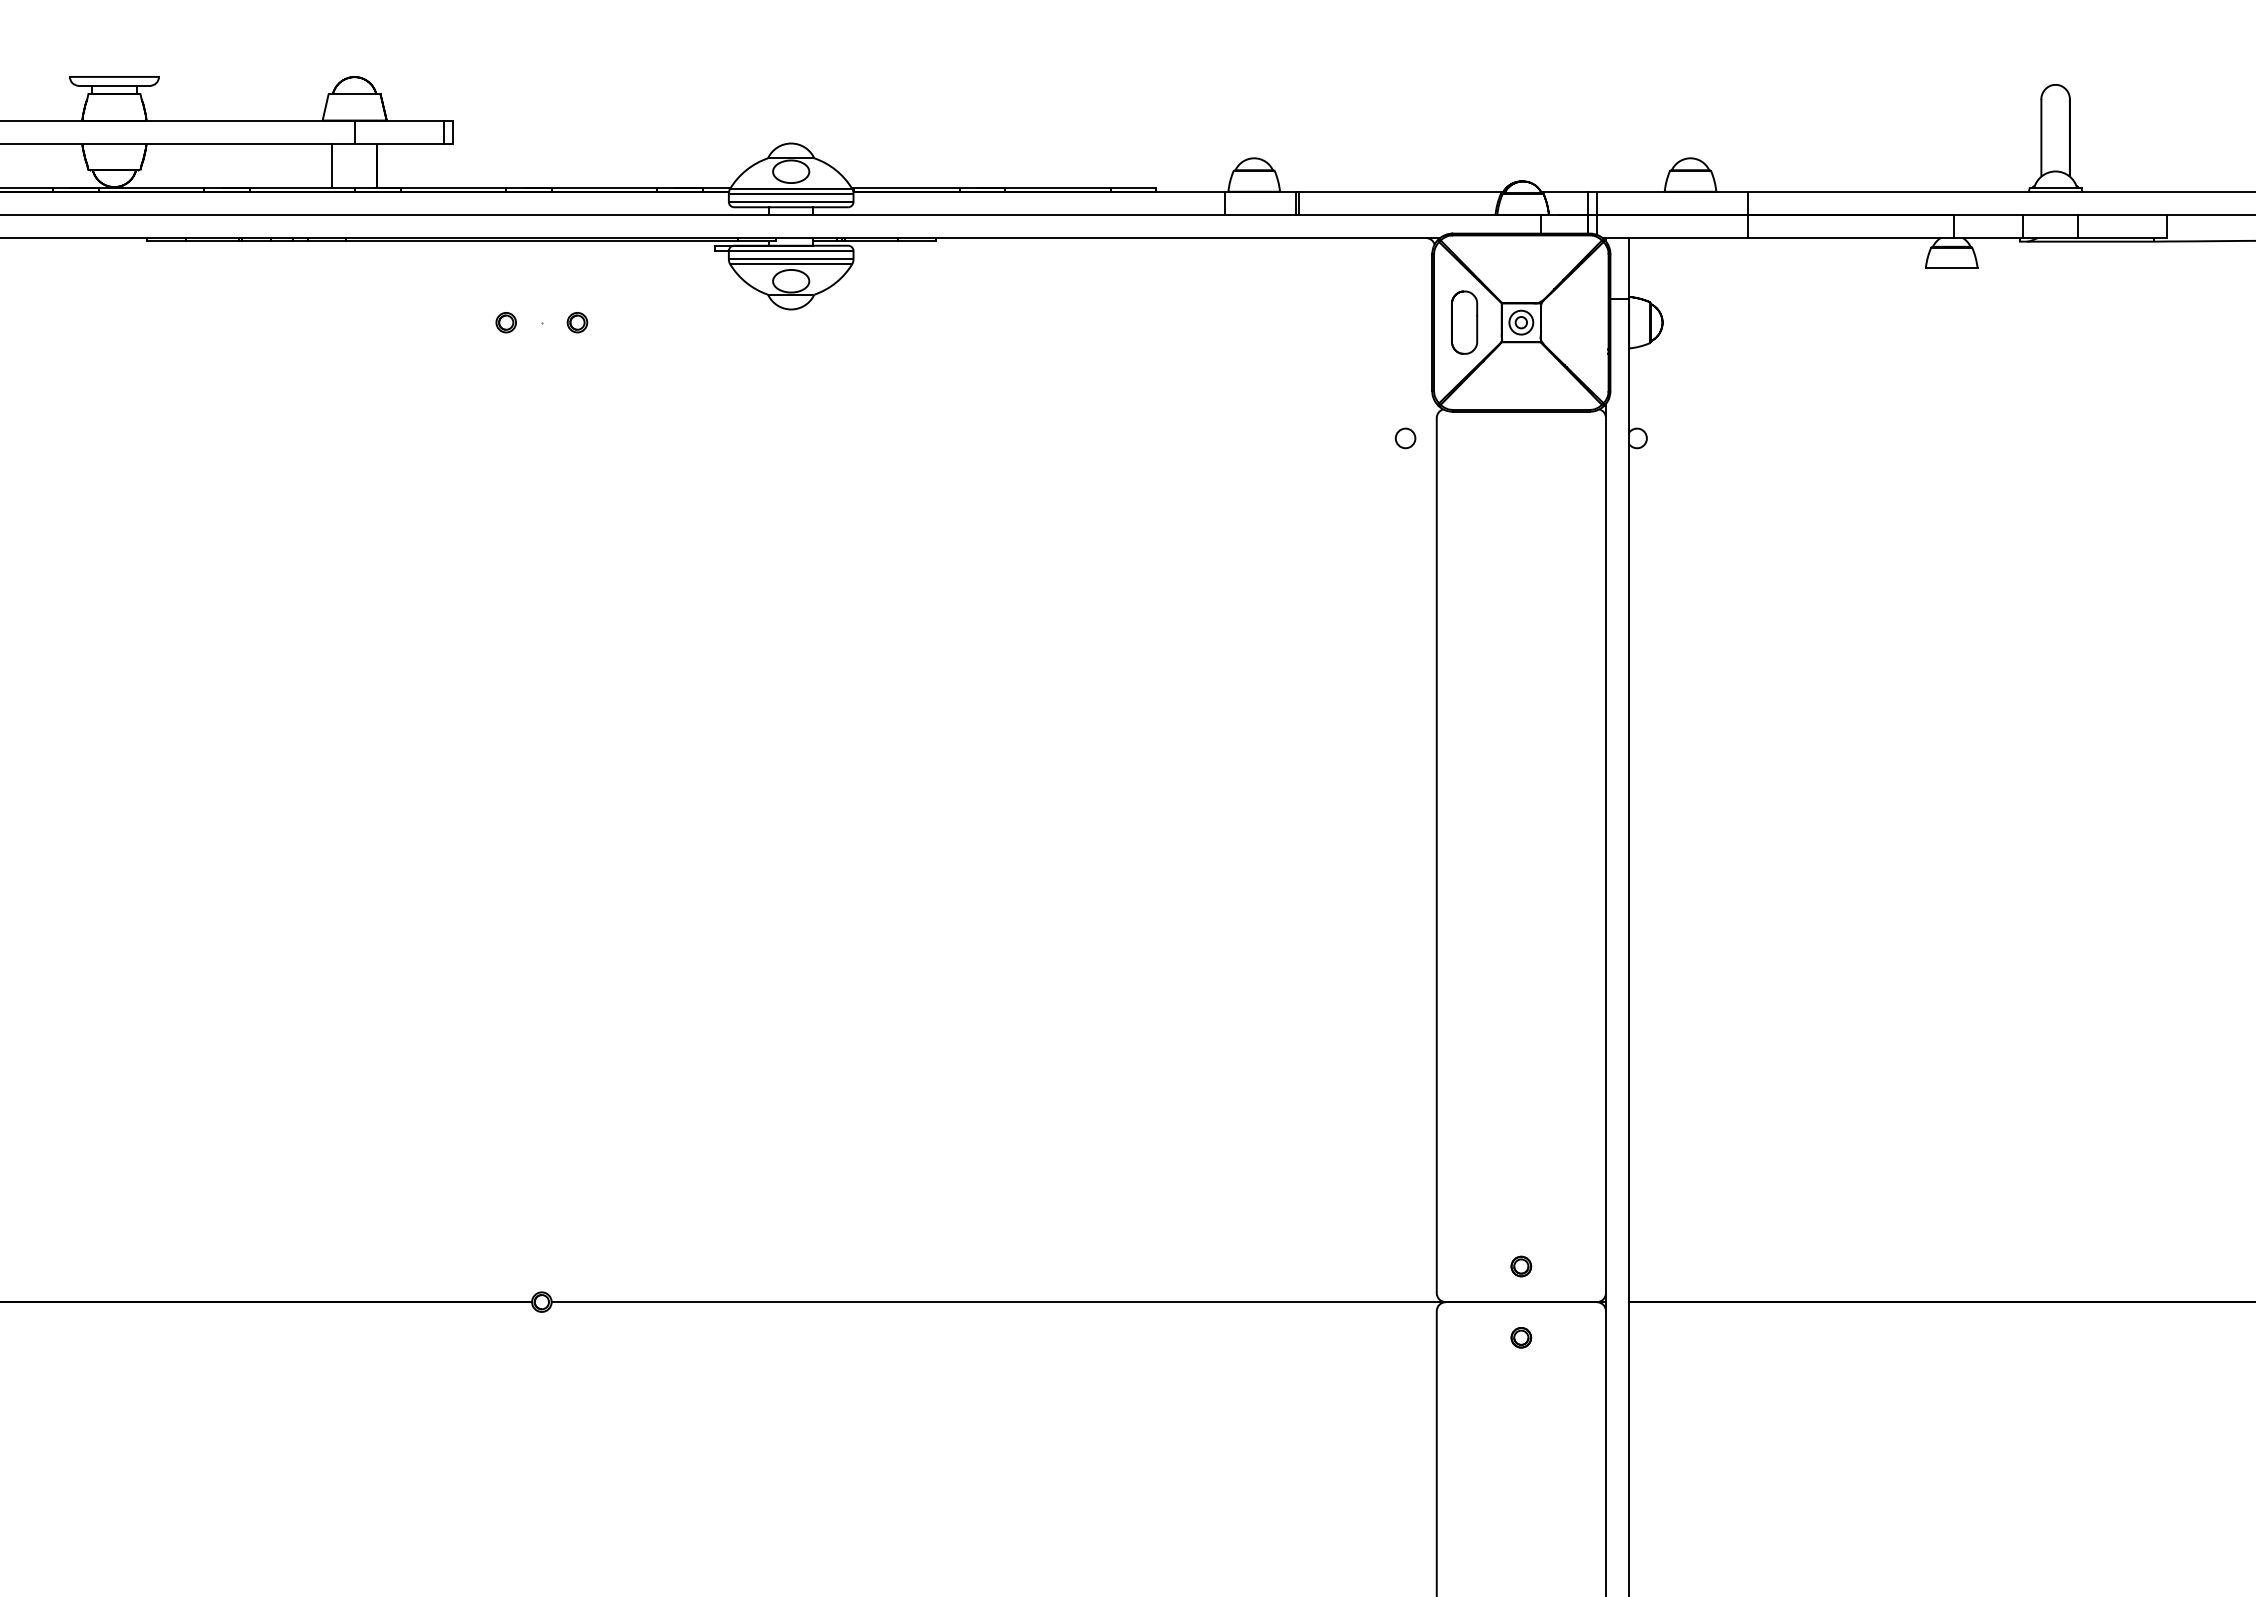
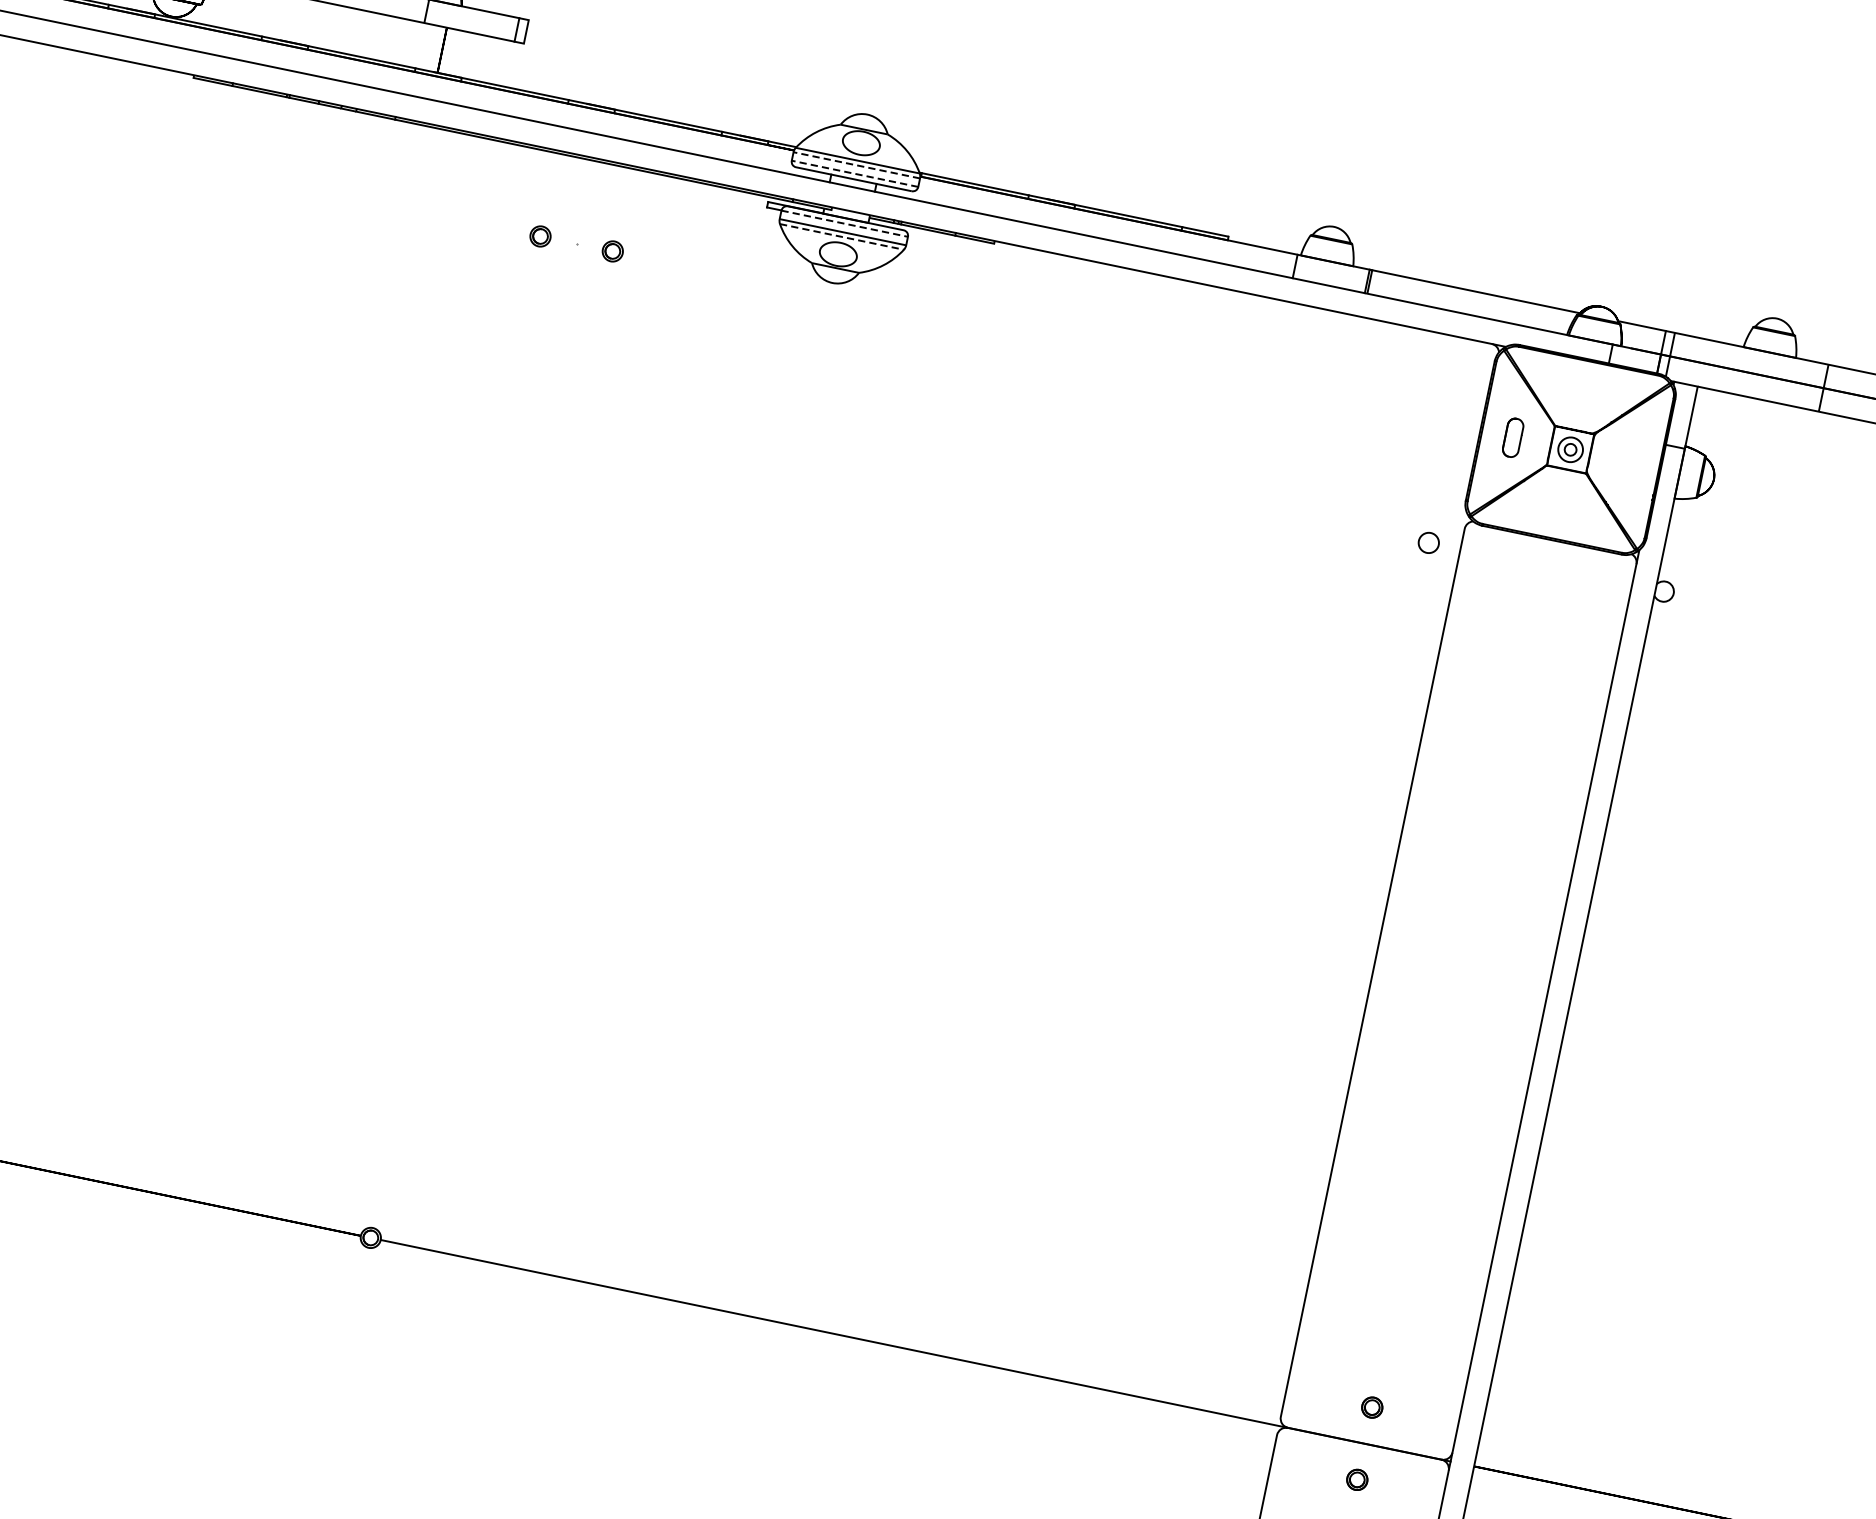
line: (332, 165) -> (397, 40), removed
line: (791, 193) -> (857, 165), solid -> dashed
line: (791, 201) -> (855, 173), solid -> dashed
line: (791, 251) -> (844, 224), solid -> dashed
line: (791, 264) -> (842, 237), solid -> dashed
part: (1464, 322) -> (1512, 437), size x0.6

